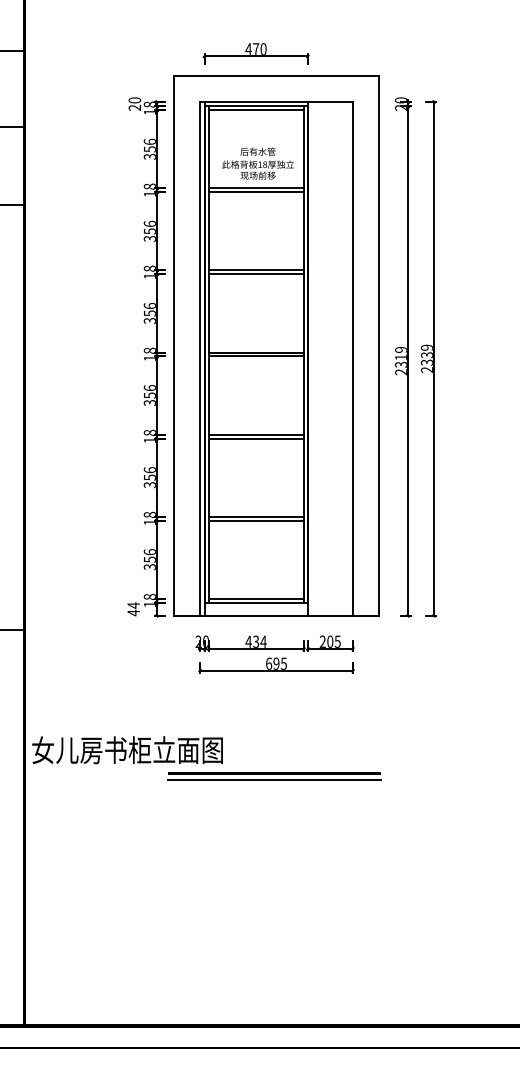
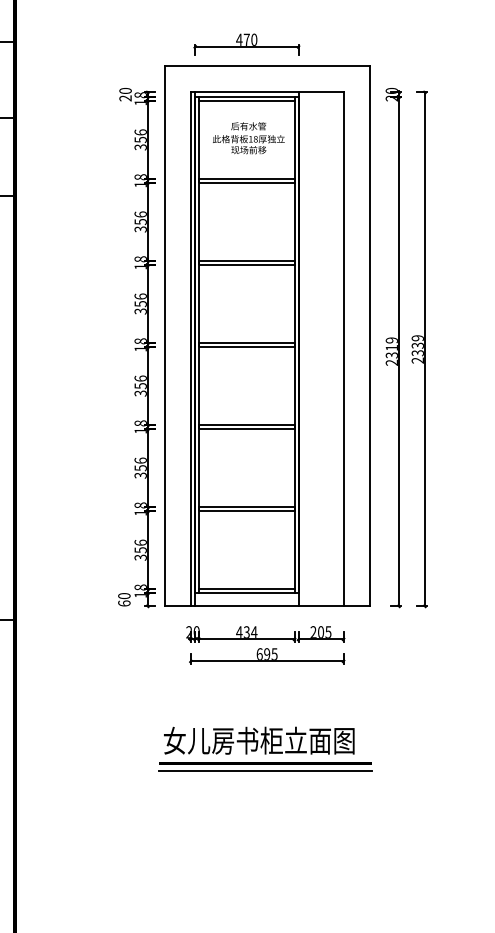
text: (257, 163) -> (248, 138), moved
text: (133, 609) -> (124, 600), 44 -> 60
text: (127, 750) -> (259, 741), moved

